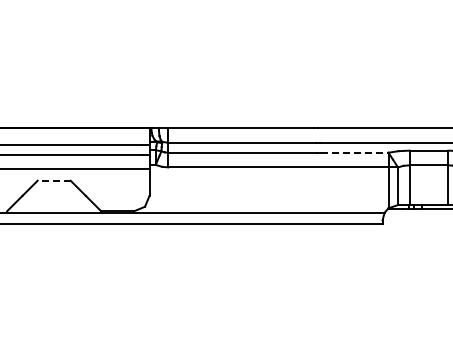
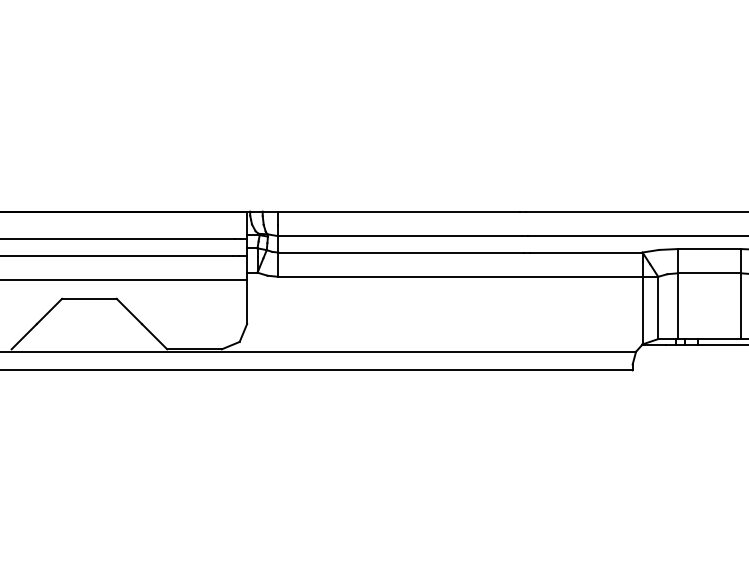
line: (354, 152) -> (586, 252), dashed -> solid
line: (54, 180) -> (89, 298), dashed -> solid

